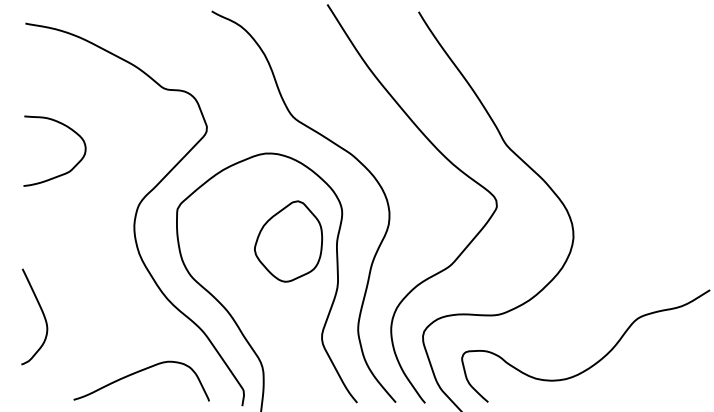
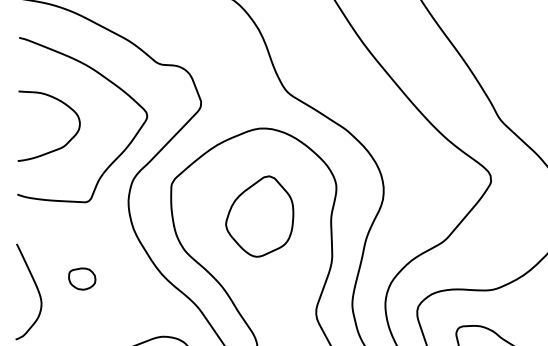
curve: (118, 109) -> (112, 84), added
part: (288, 241) -> (259, 216), moved
part: (87, 303) -> (81, 278), added

